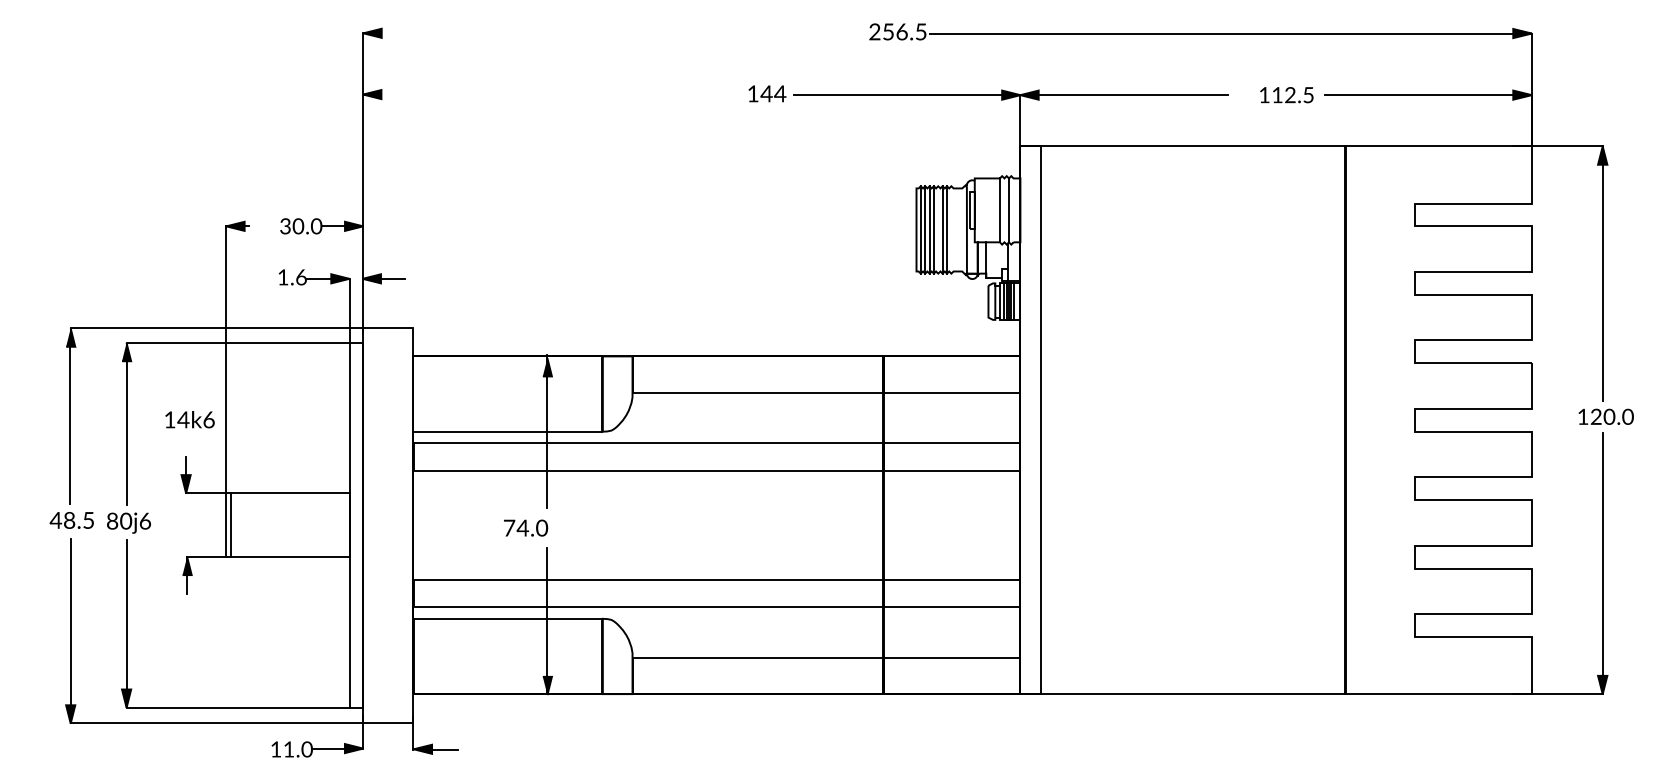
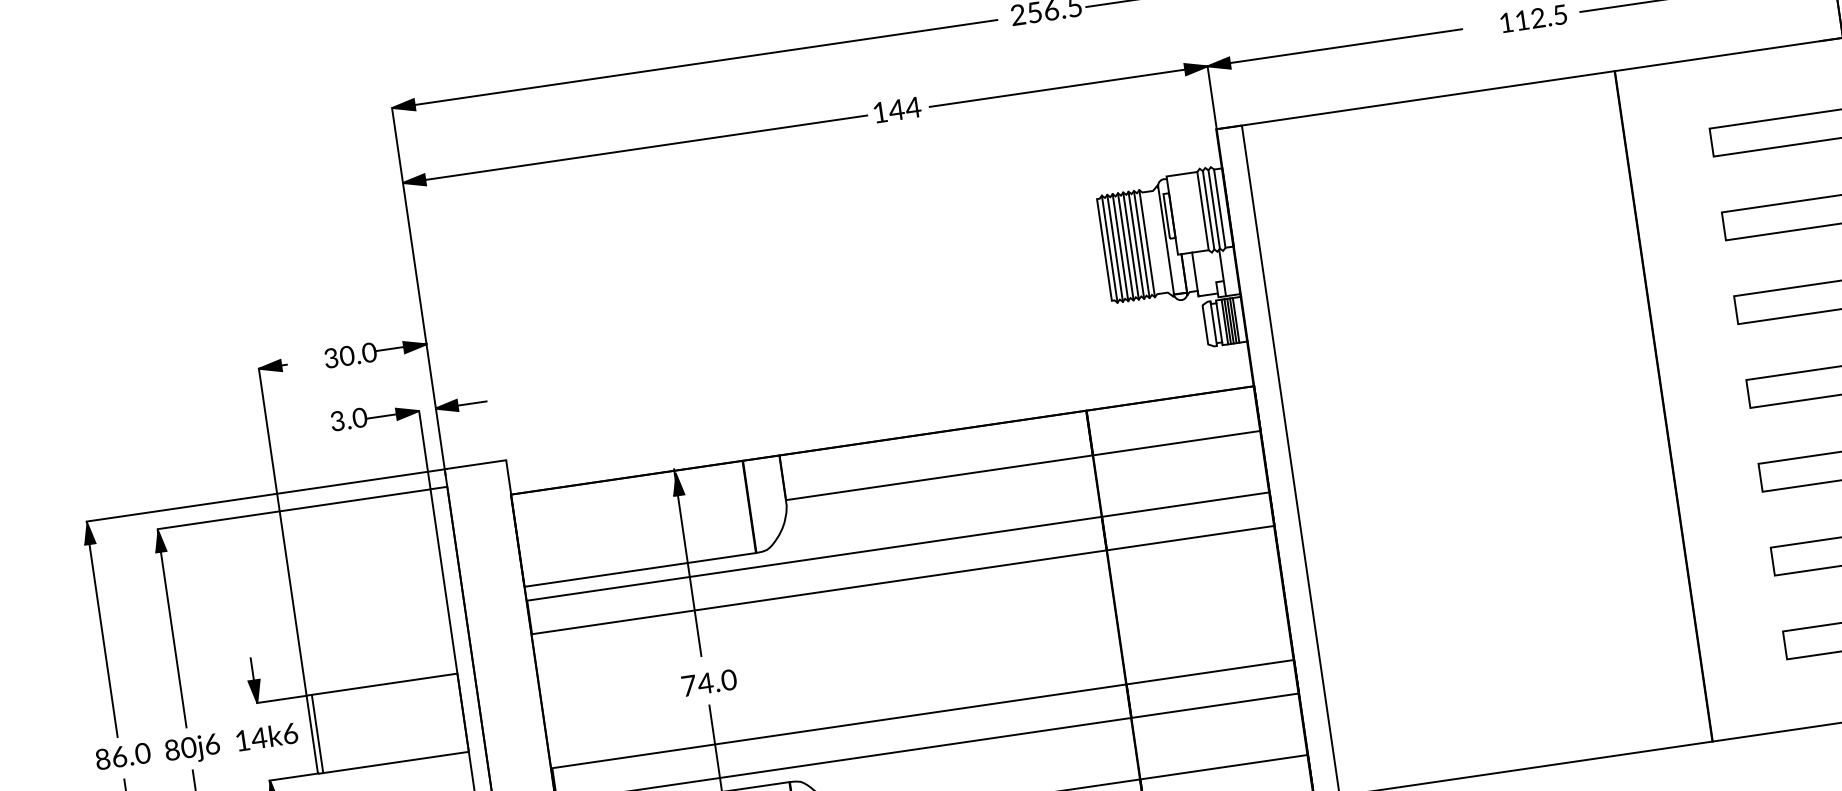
line: (615, 33) -> (700, 63), added
line: (561, 94) -> (645, 147), added
line: (1004, 210) -> (1208, 210), added
line: (1013, 210) -> (1219, 208), added
line: (938, 229) -> (1131, 245), added
line: (951, 229) -> (1147, 243), added
text: (292, 277) -> (349, 419), 1.6 -> 3.0
text: (189, 419) -> (266, 736), moved
text: (71, 520) -> (121, 756), 48.5 -> 86.0
text: (526, 527) -> (709, 682), moved

